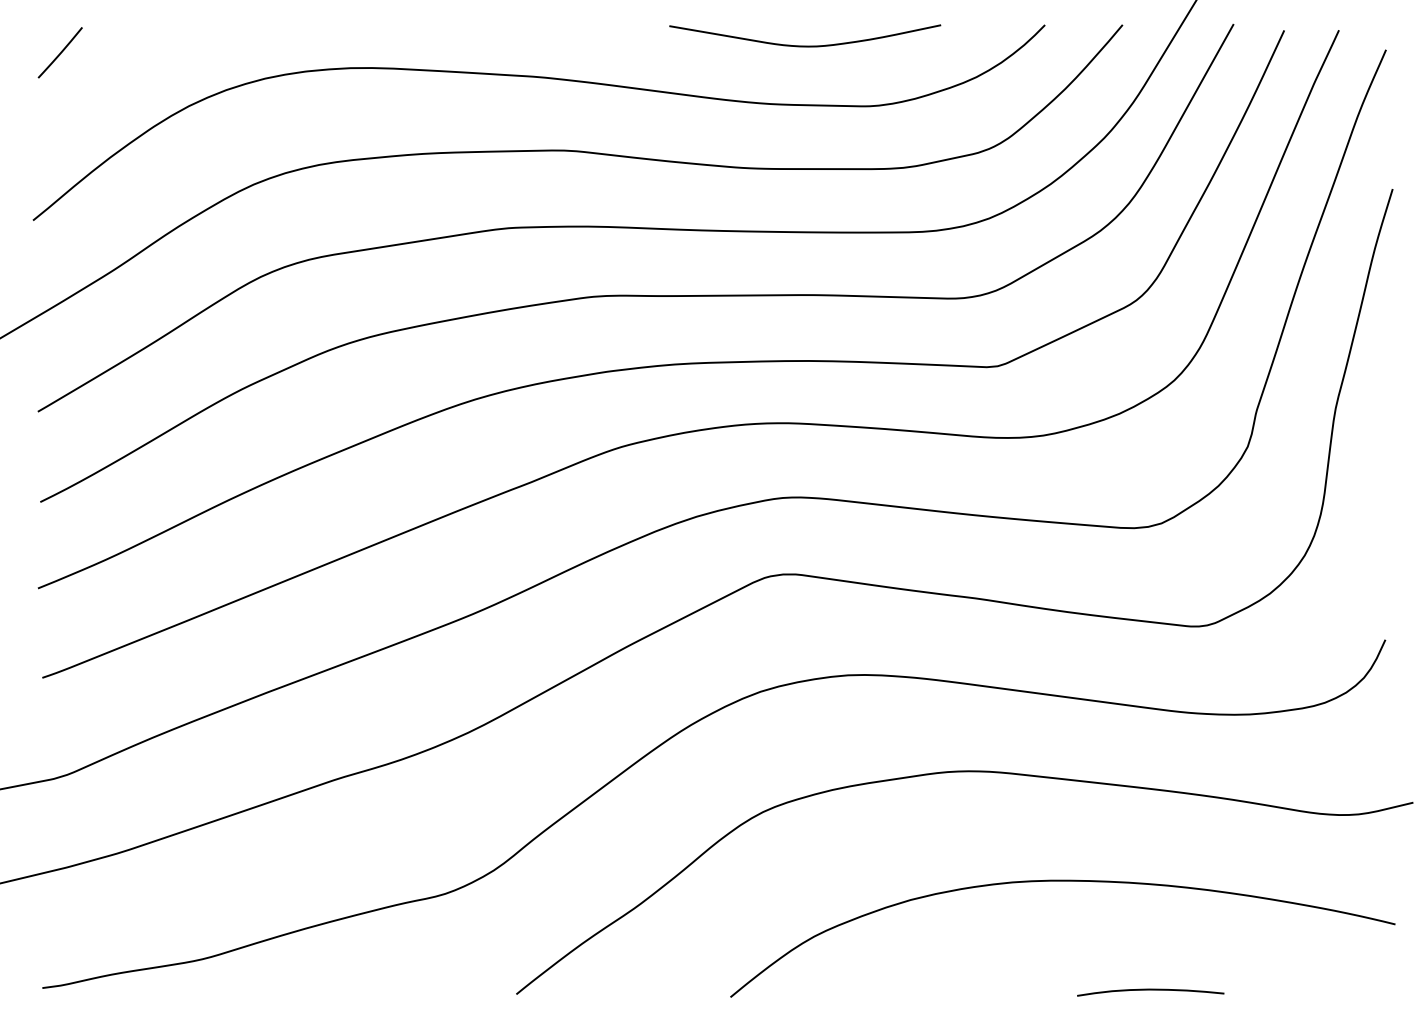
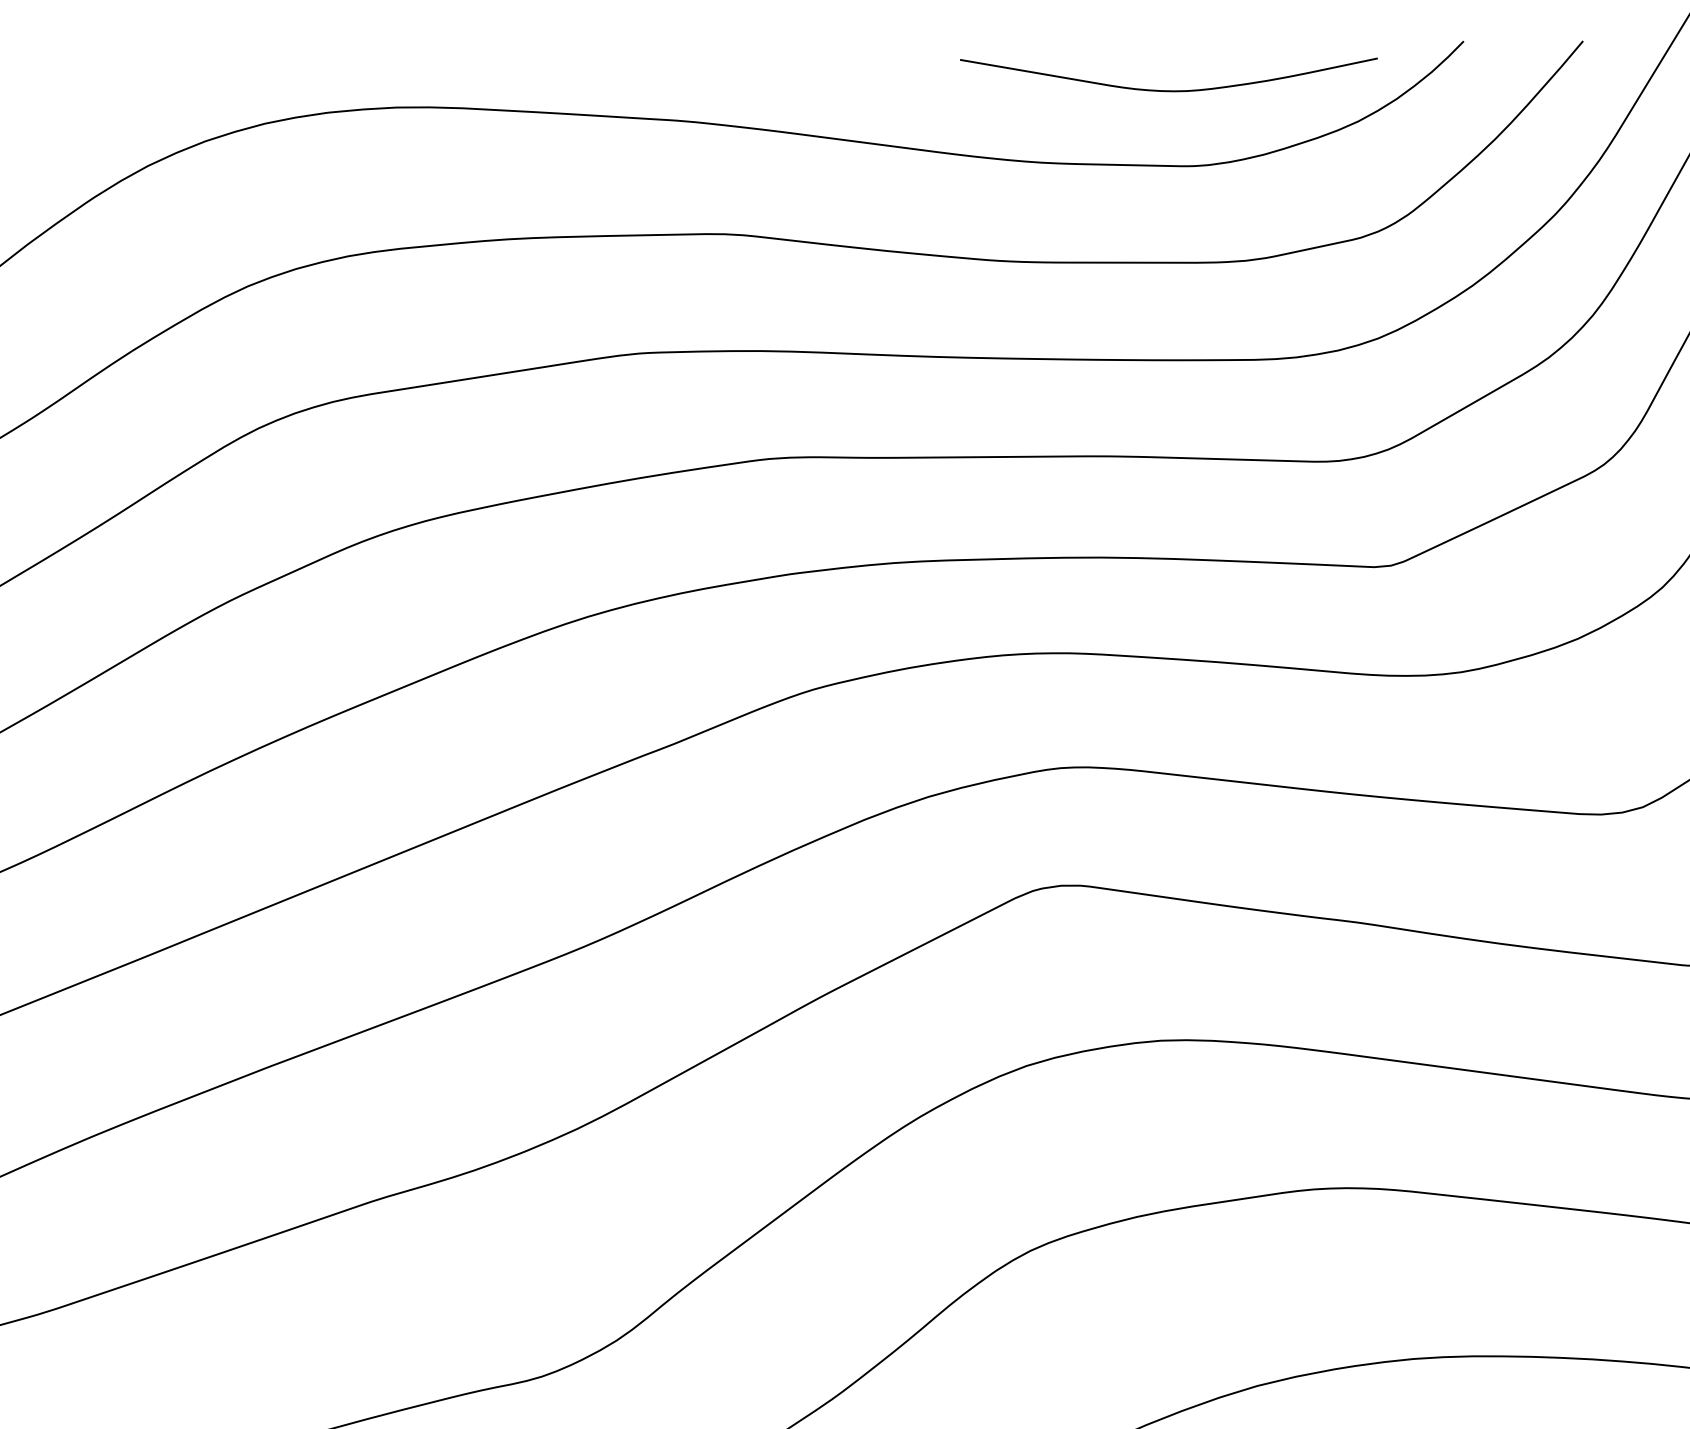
curve: (805, 45) -> (1169, 89), moved

